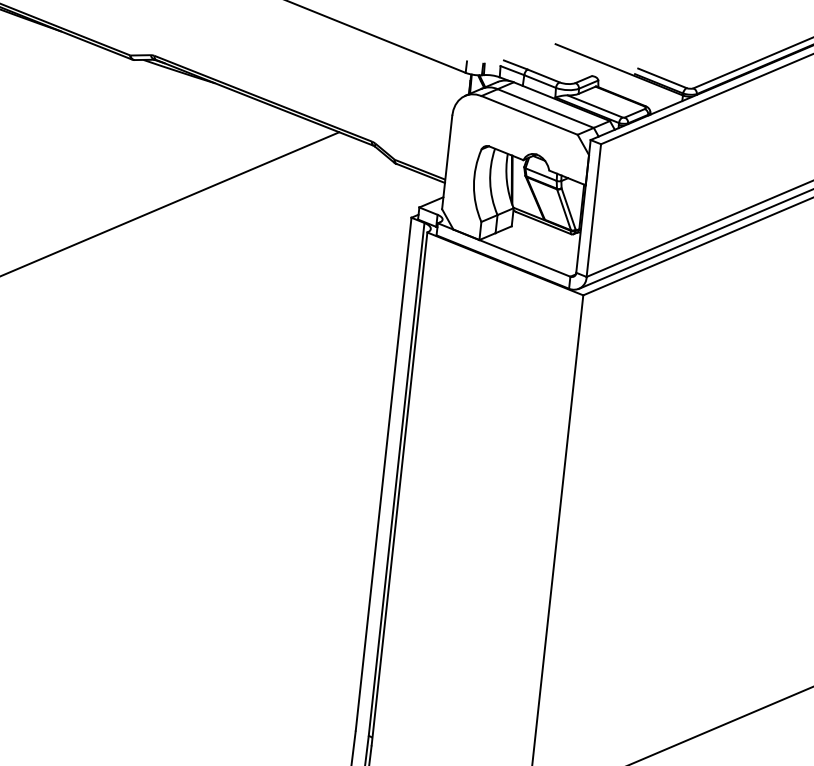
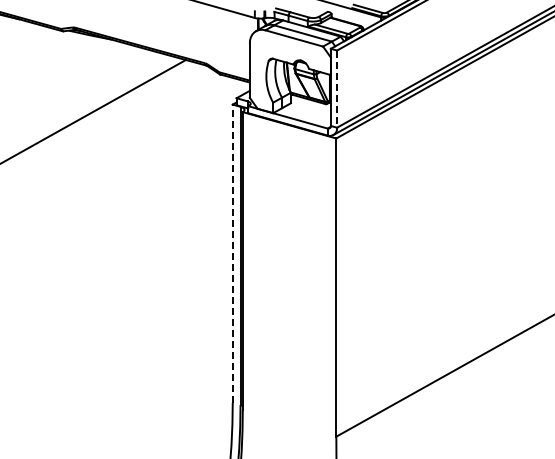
line: (594, 211) -> (337, 89), solid -> dashed
line: (383, 473) -> (232, 253), solid -> dashed

